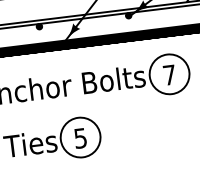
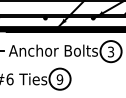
text: (170, 74) -> (111, 51), 7 -> 3
text: (79, 138) -> (59, 79), 5 -> 9

